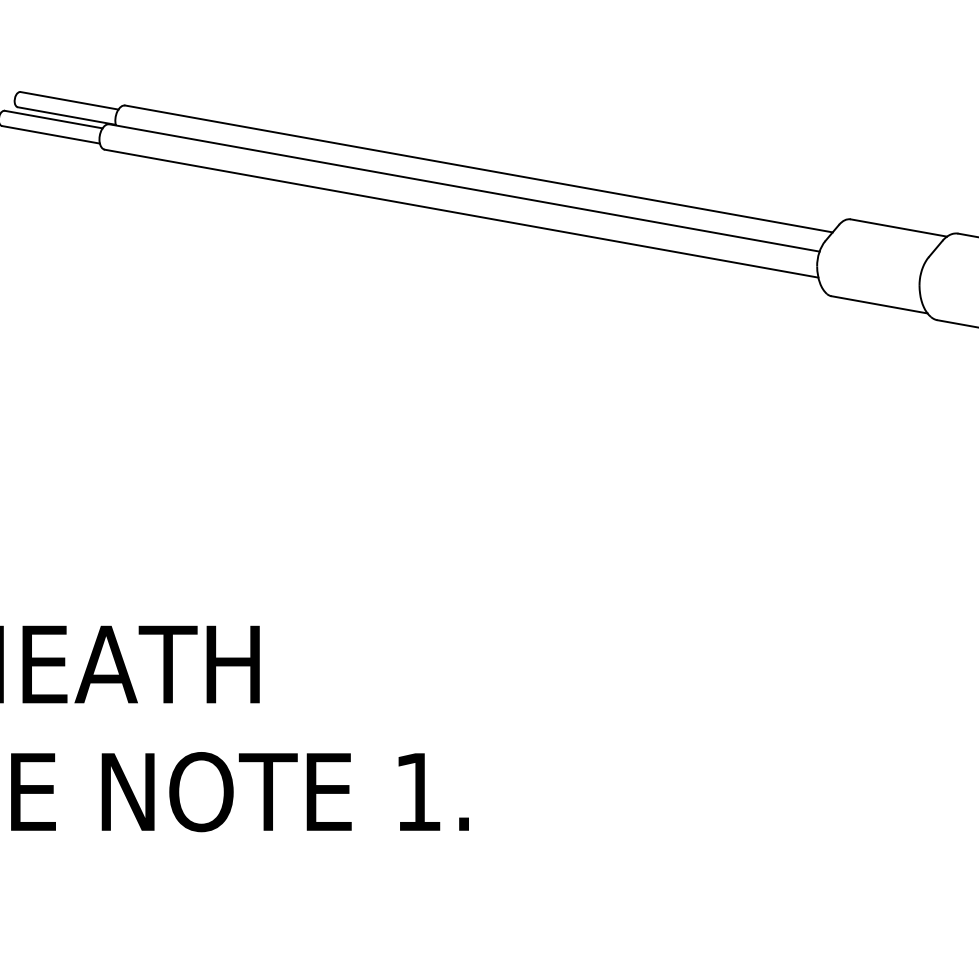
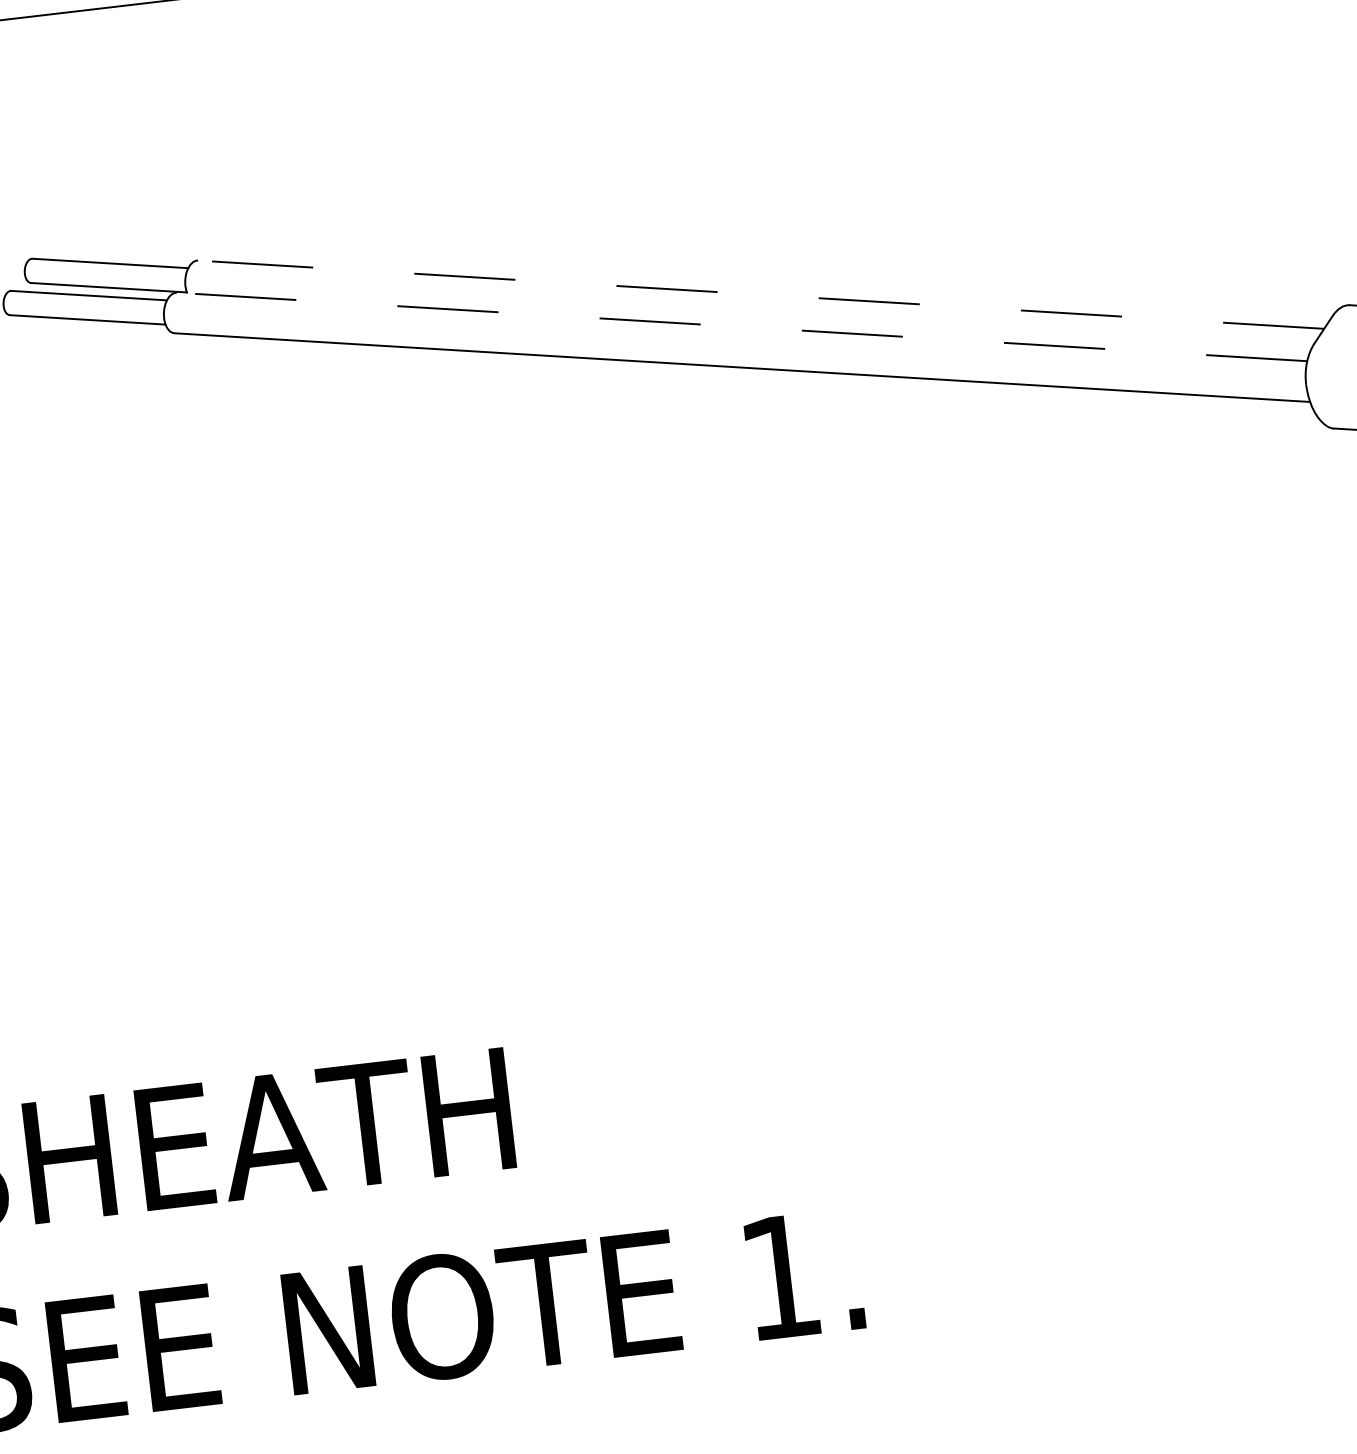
line: (478, 168) -> (760, 294), solid -> dashed
line: (464, 187) -> (741, 326), solid -> dashed

